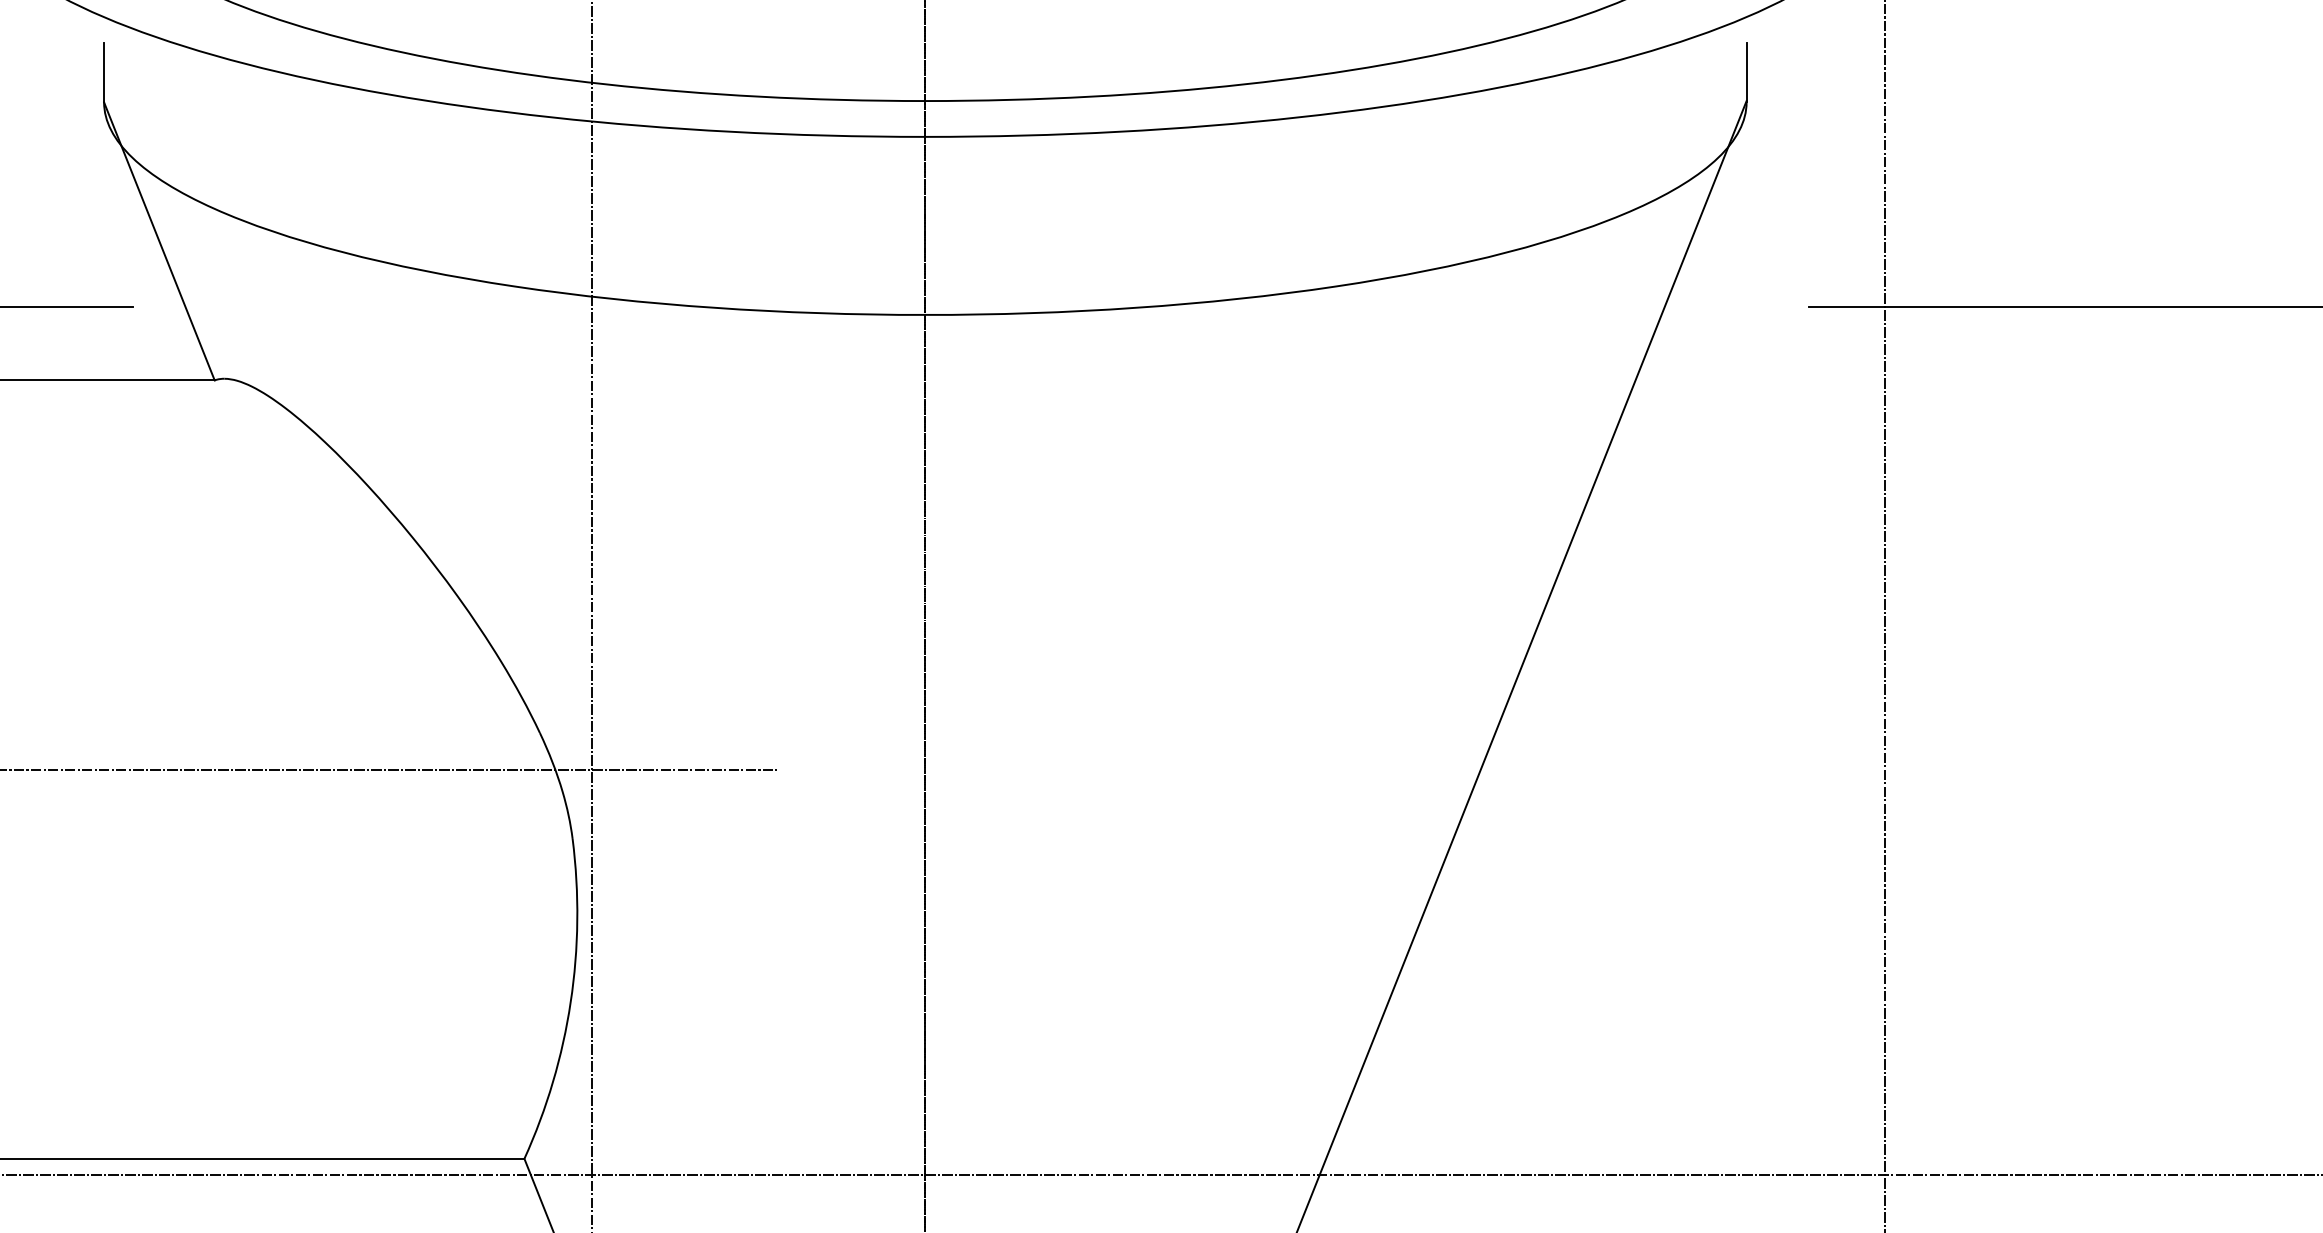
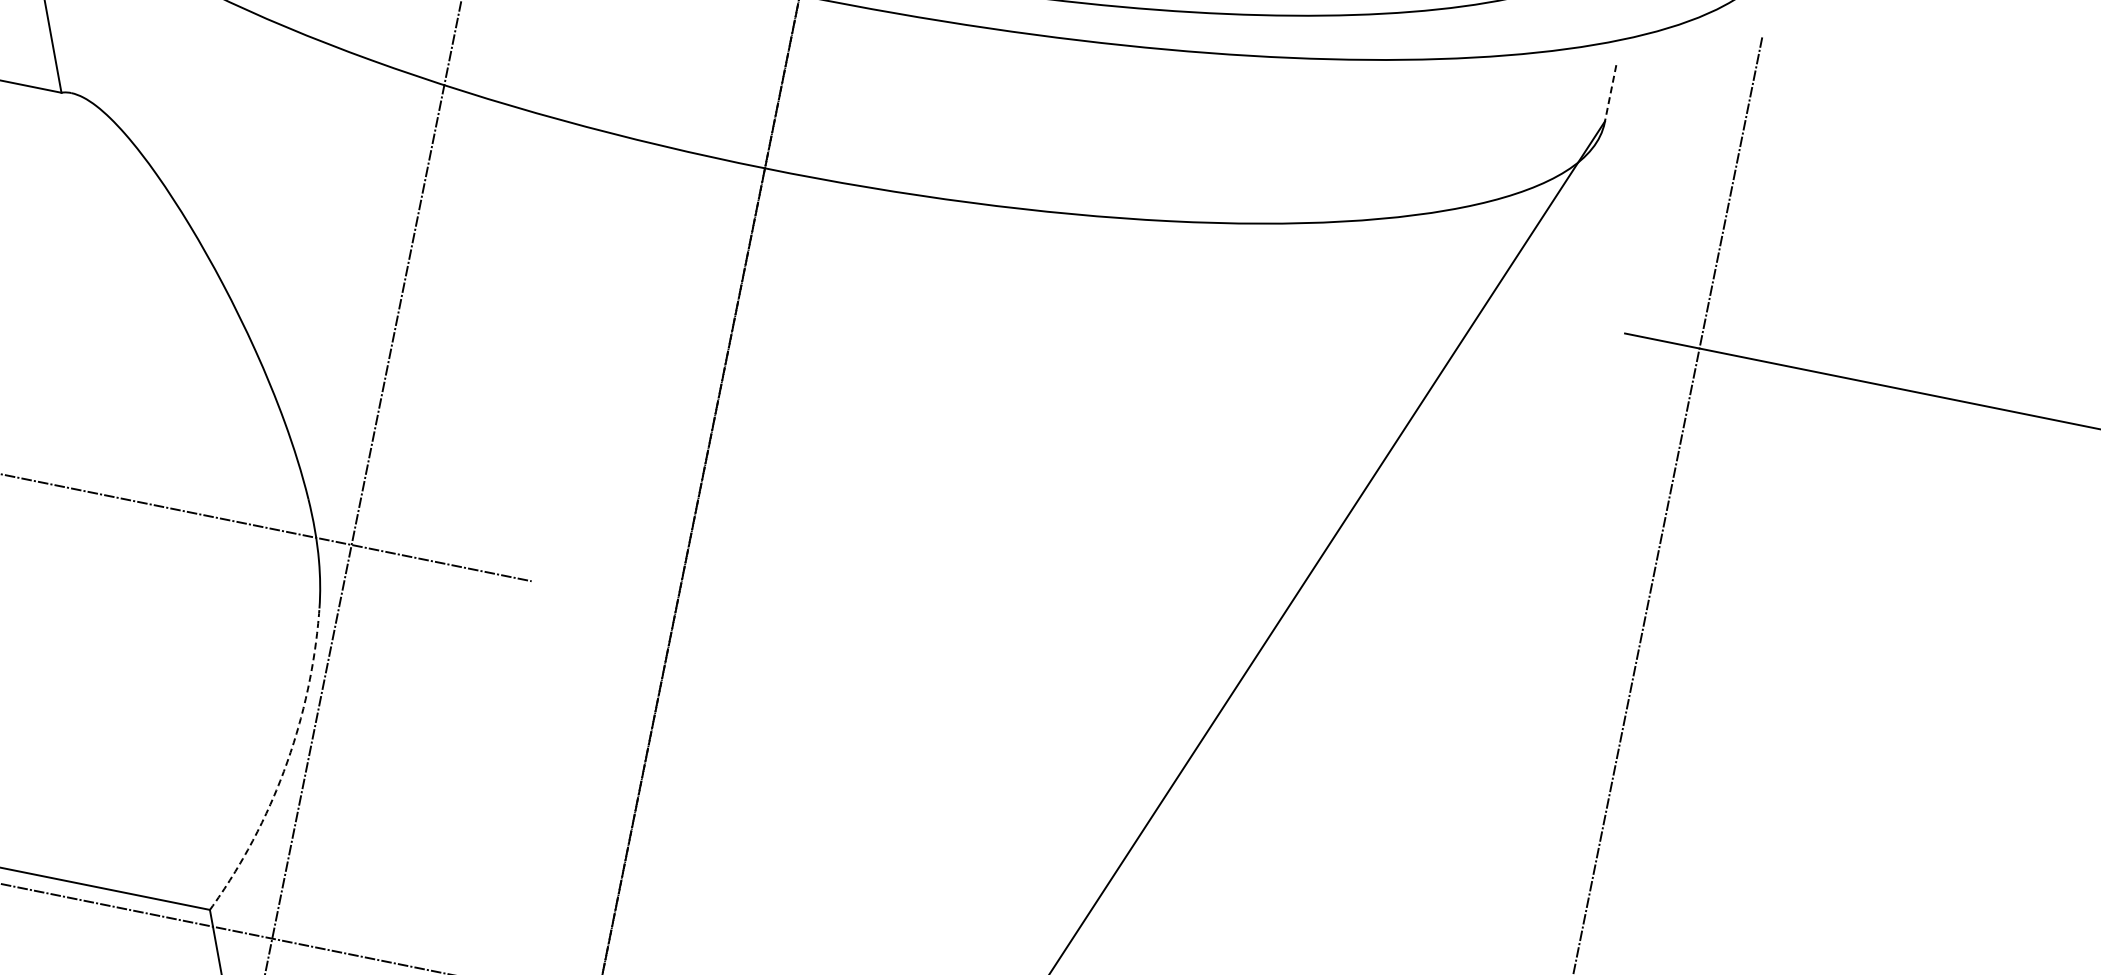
line: (1746, 72) -> (1610, 93), solid -> dashed
arc: (570, 1002) -> (285, 767), solid -> dashed

